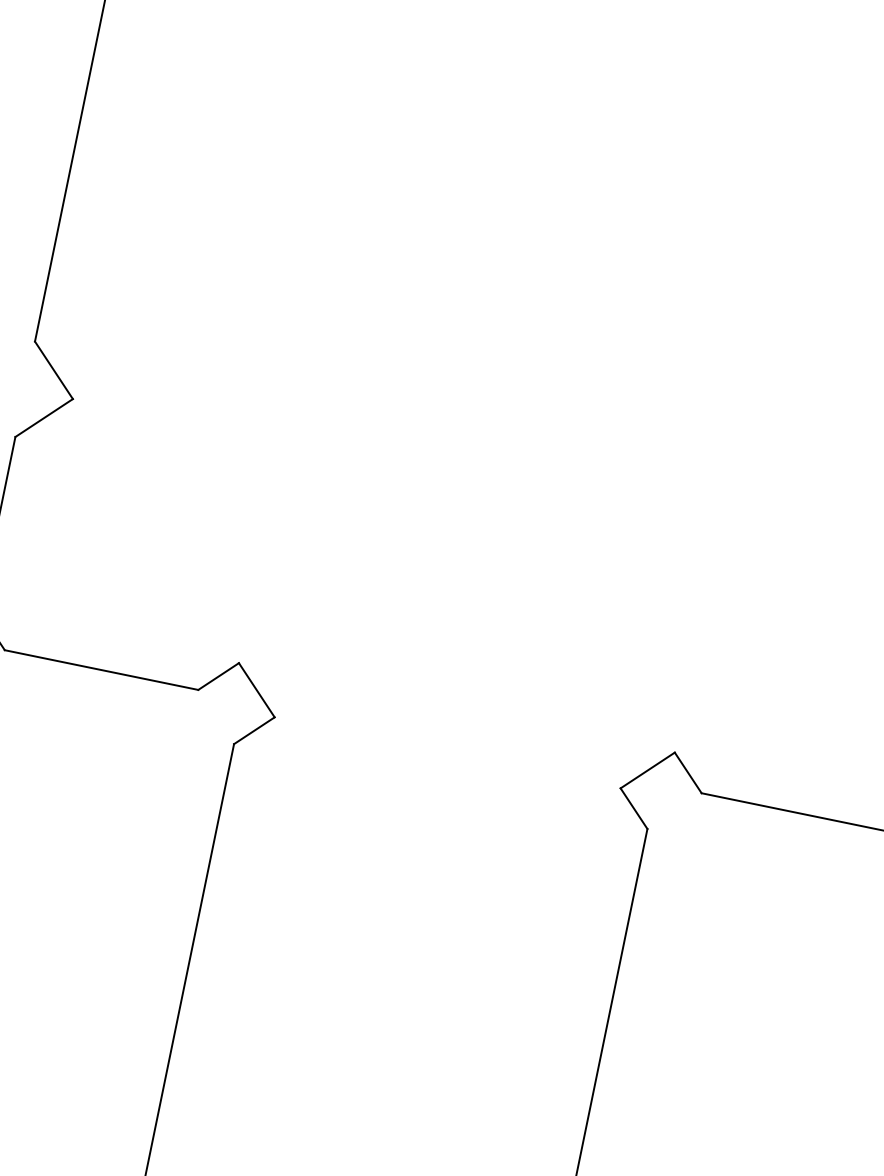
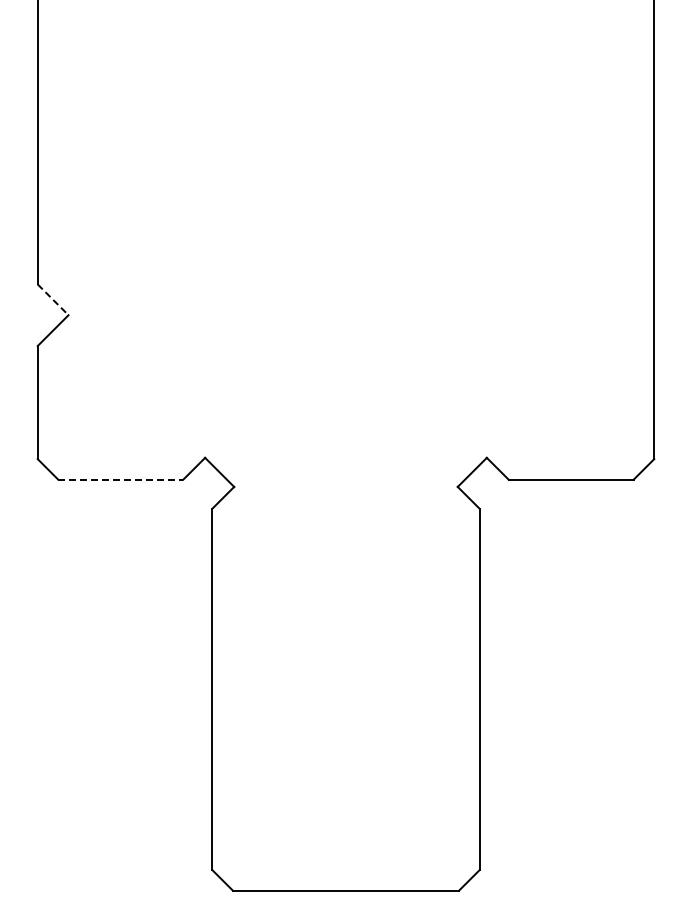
line: (54, 369) -> (53, 299), solid -> dashed
line: (101, 669) -> (120, 479), solid -> dashed

